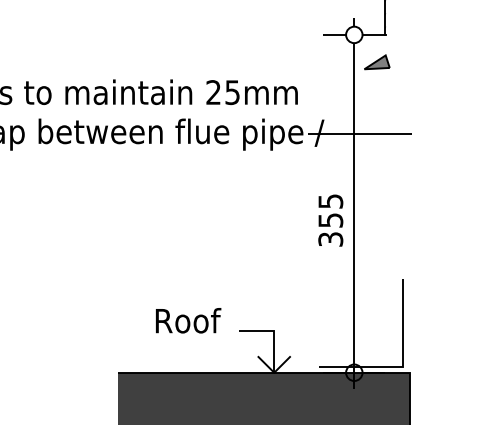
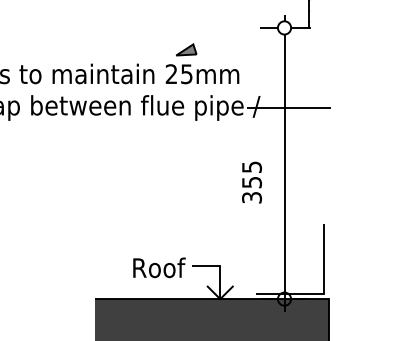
part: (377, 62) -> (186, 50), moved
text: (330, 220) -> (251, 182), moved
text: (188, 320) -> (159, 267), moved

